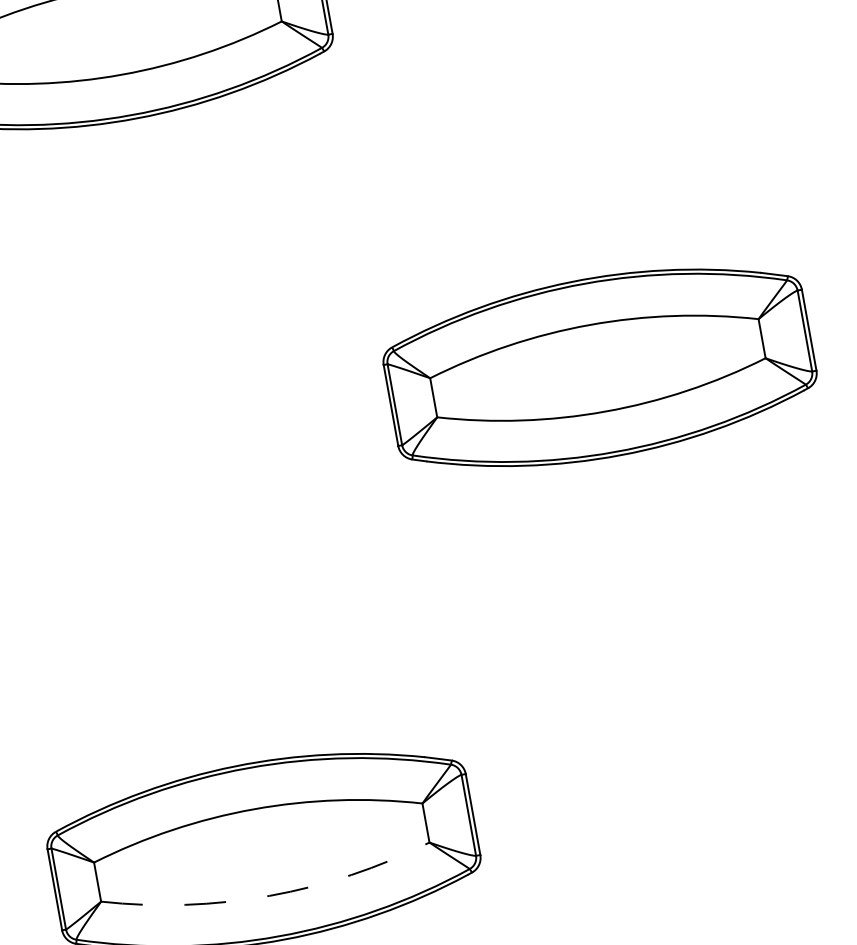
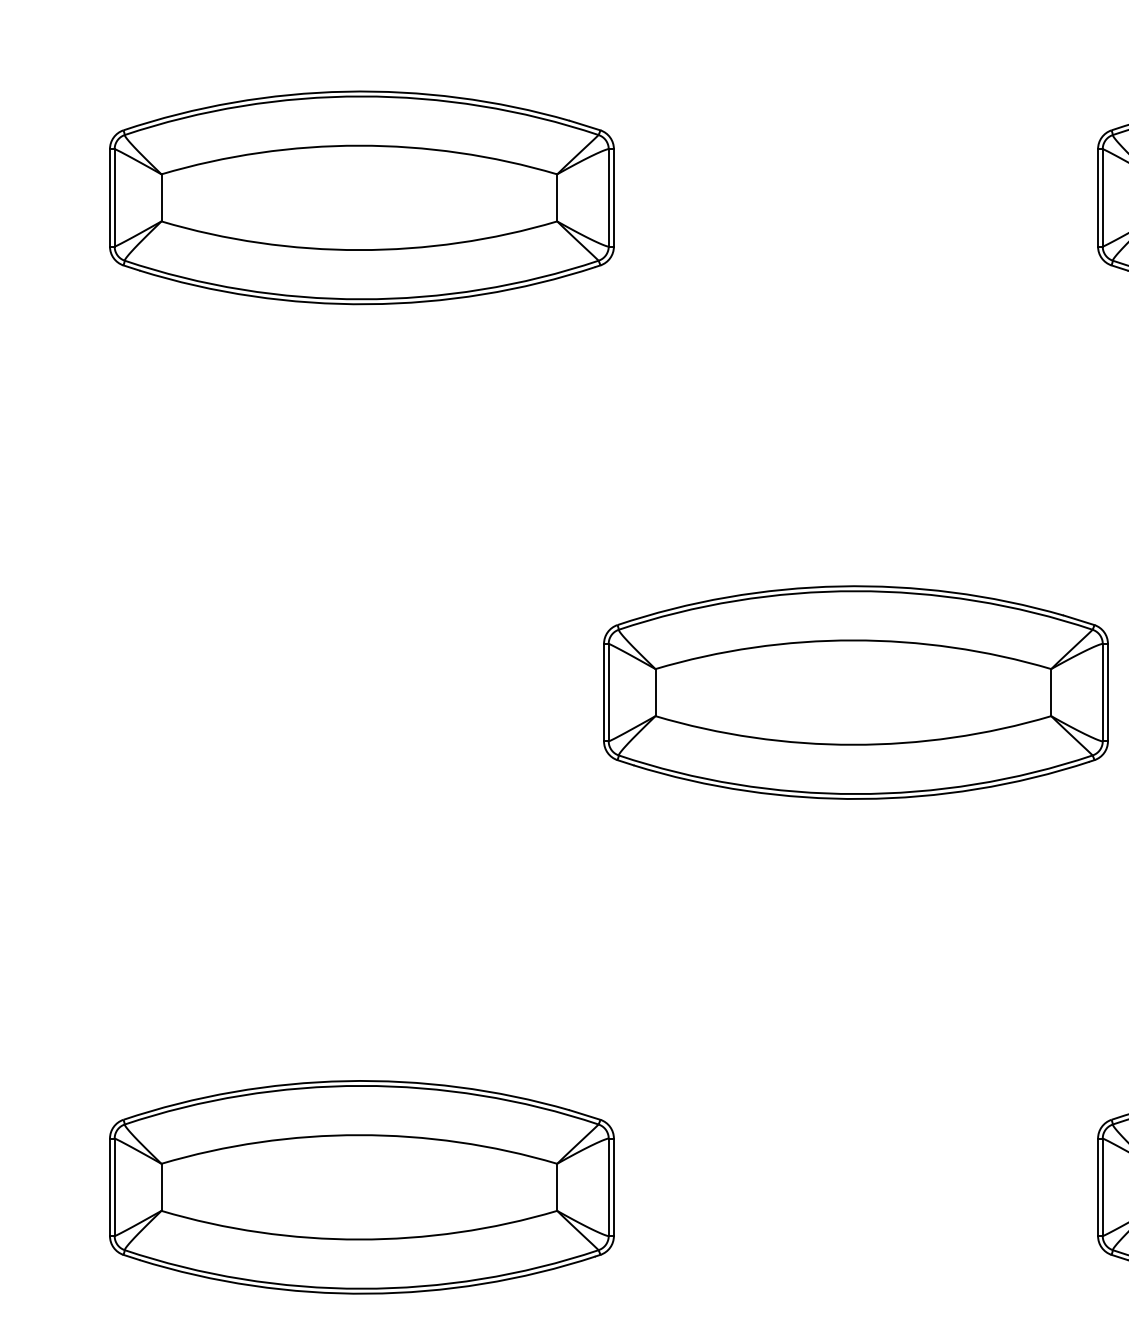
arc: (269, 895) -> (359, 1239), dashed -> solid

